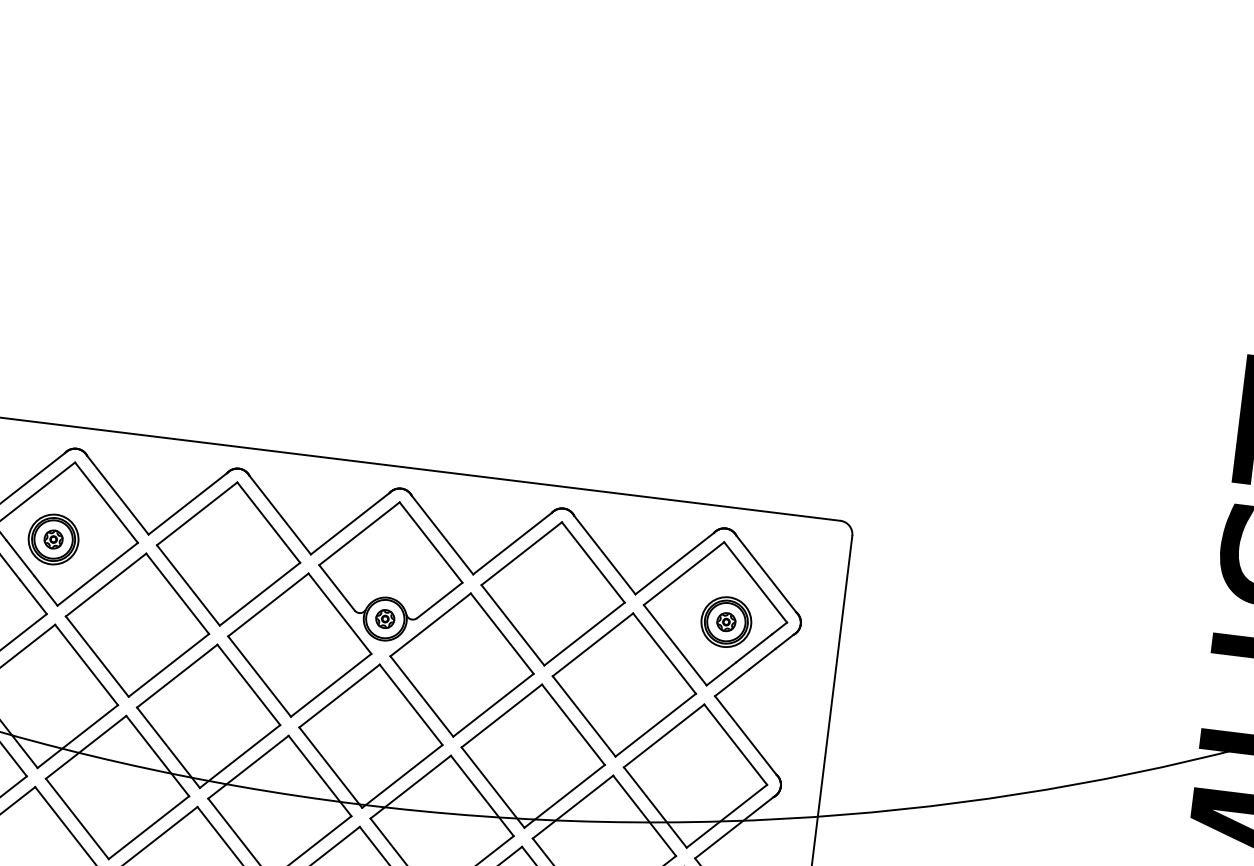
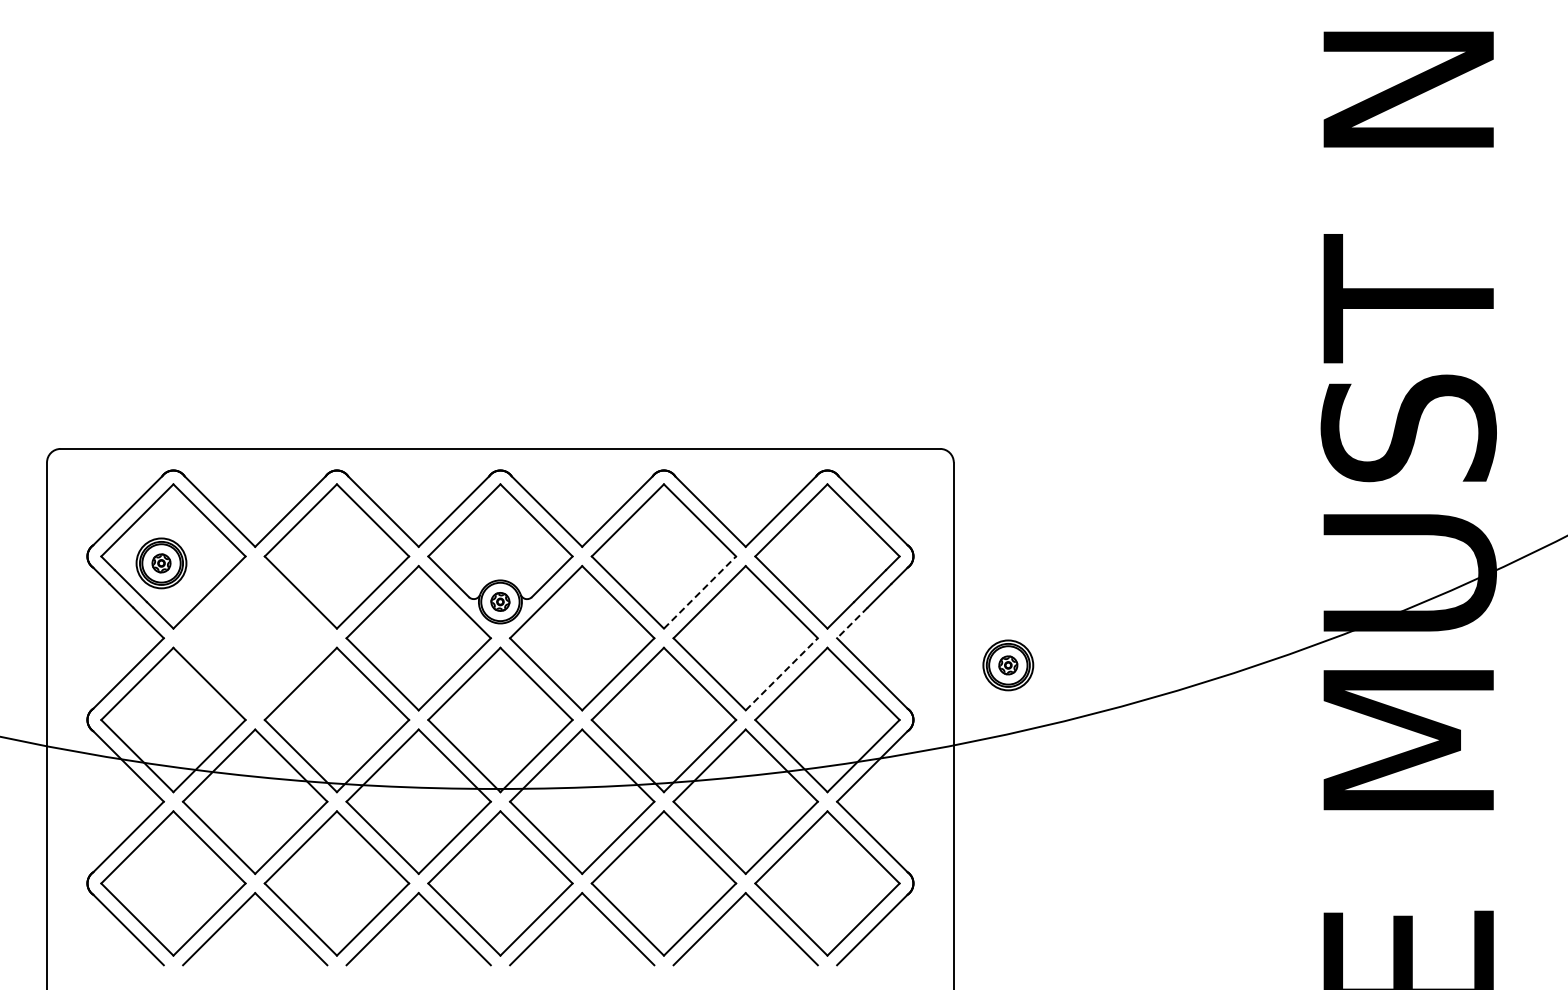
part: (726, 622) -> (1008, 665), moved
part: (136, 625) -> (254, 638), removed
line: (585, 634) -> (700, 592), solid -> dashed
line: (732, 682) -> (852, 622), solid -> dashed
line: (655, 725) -> (781, 674), solid -> dashed

